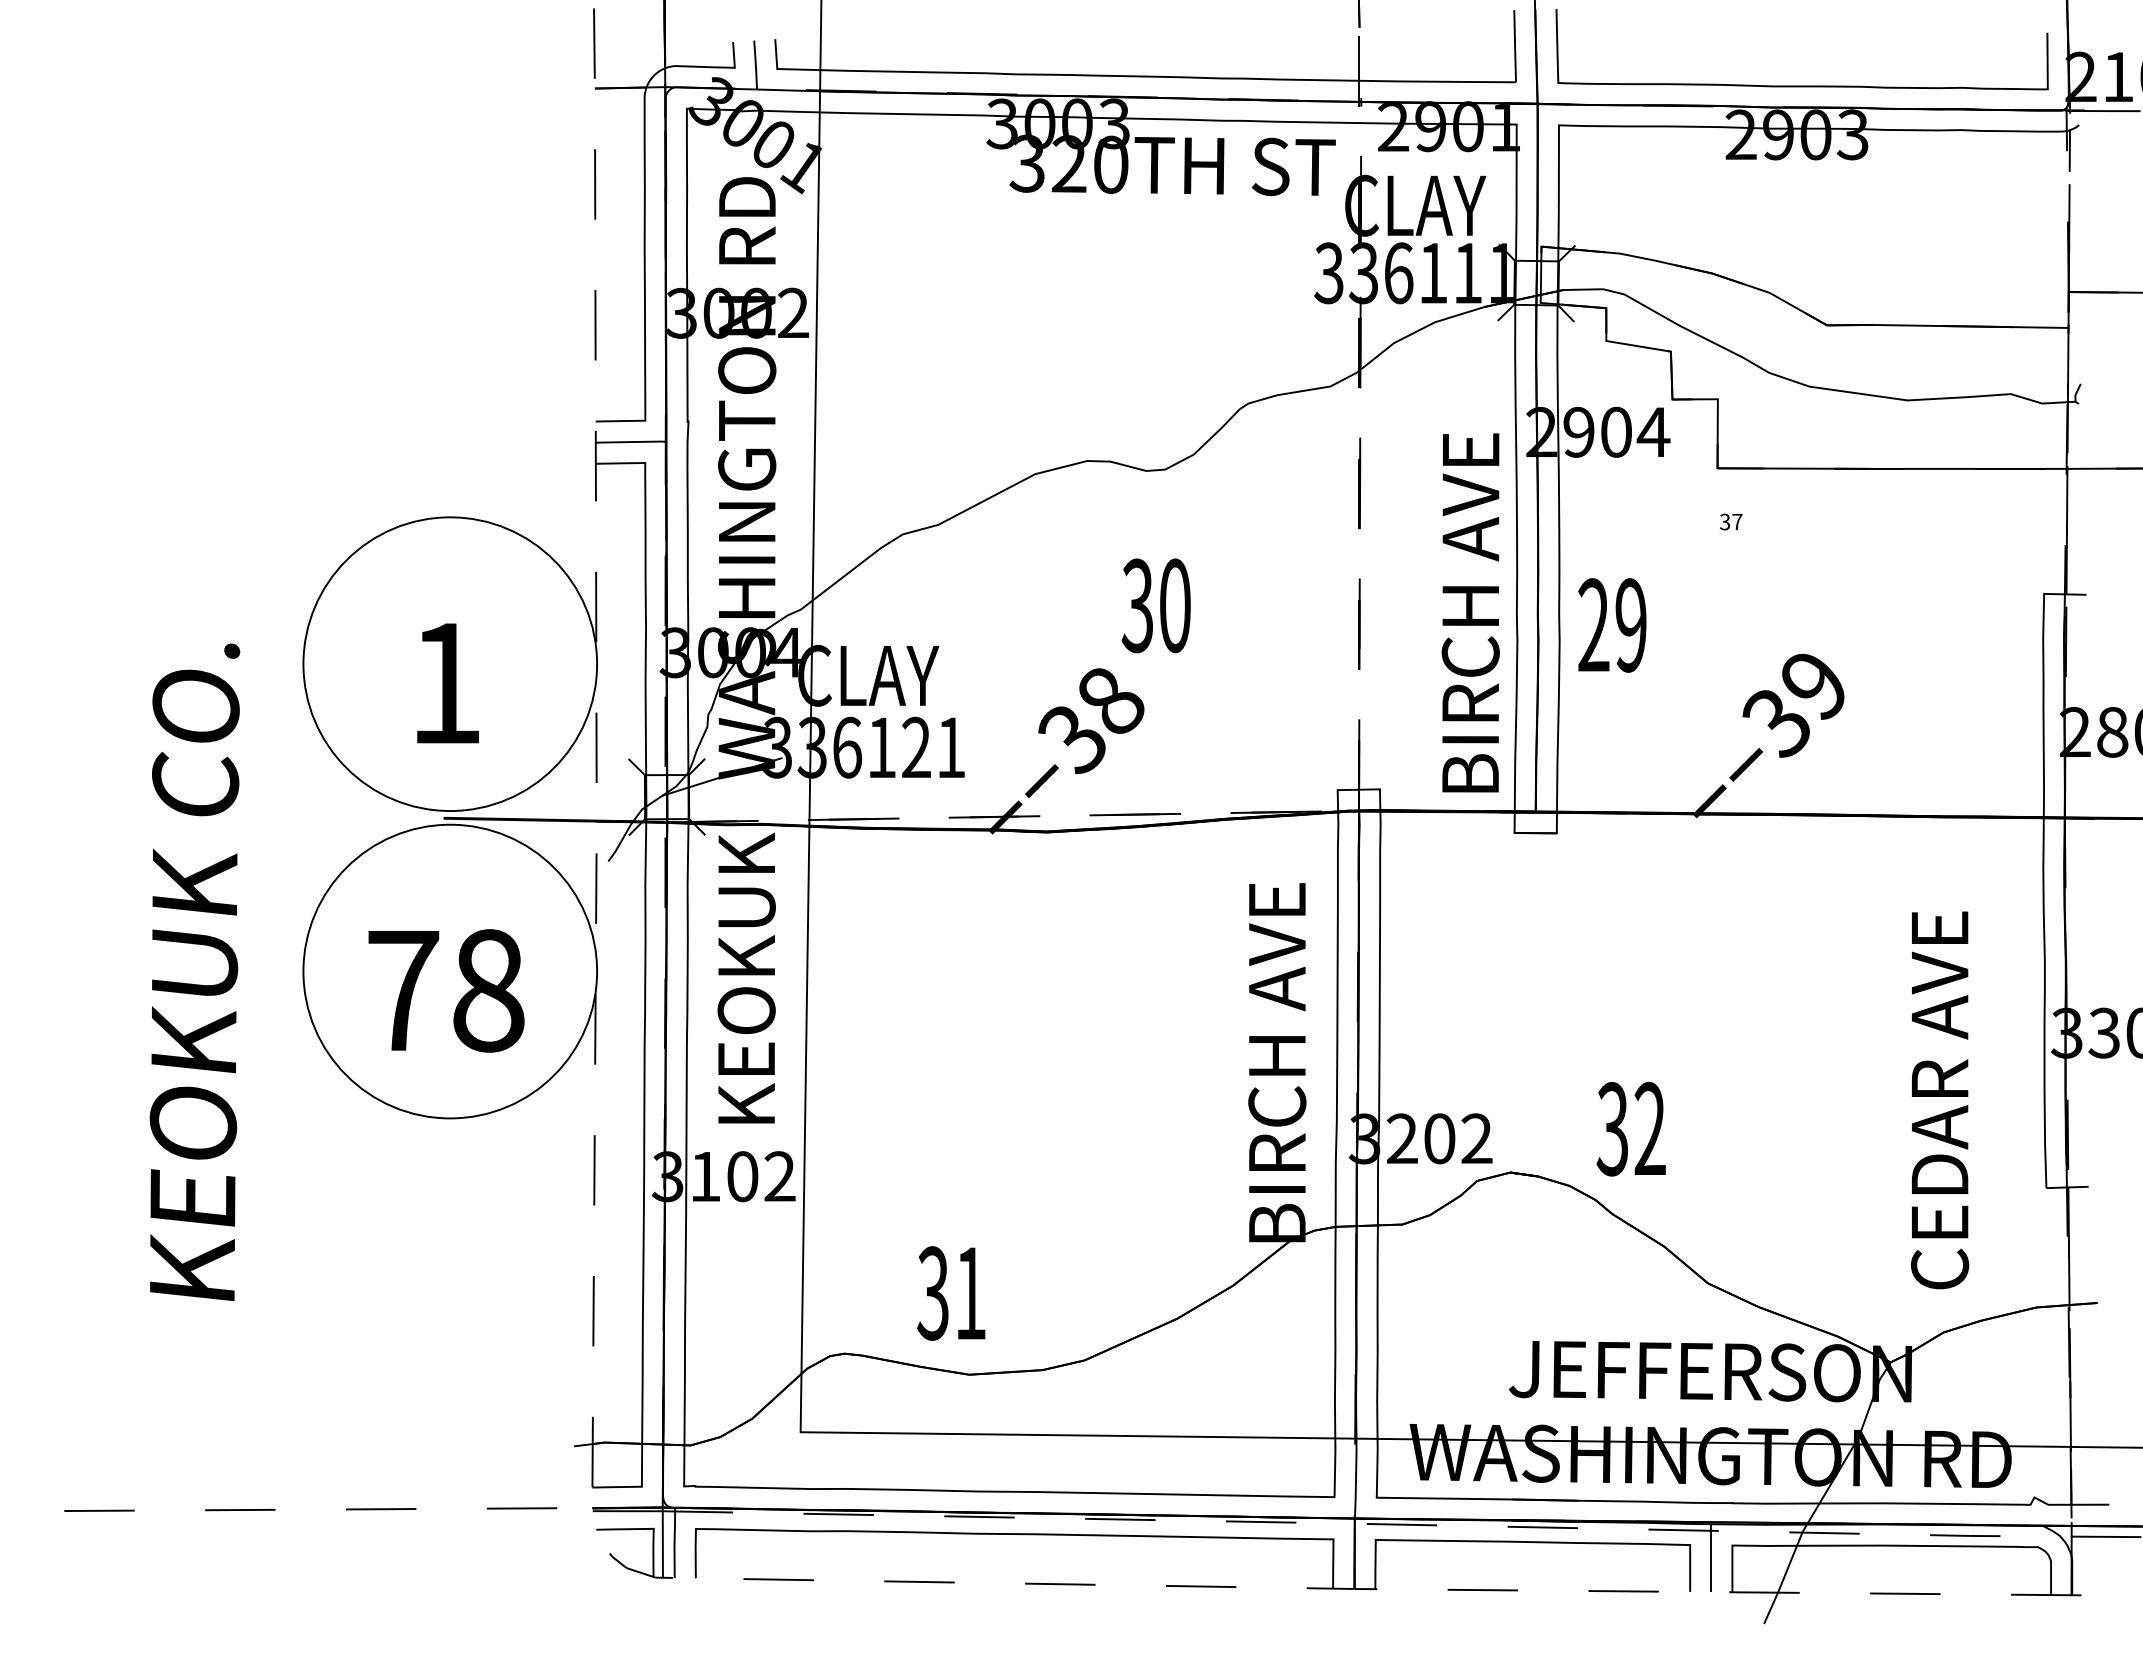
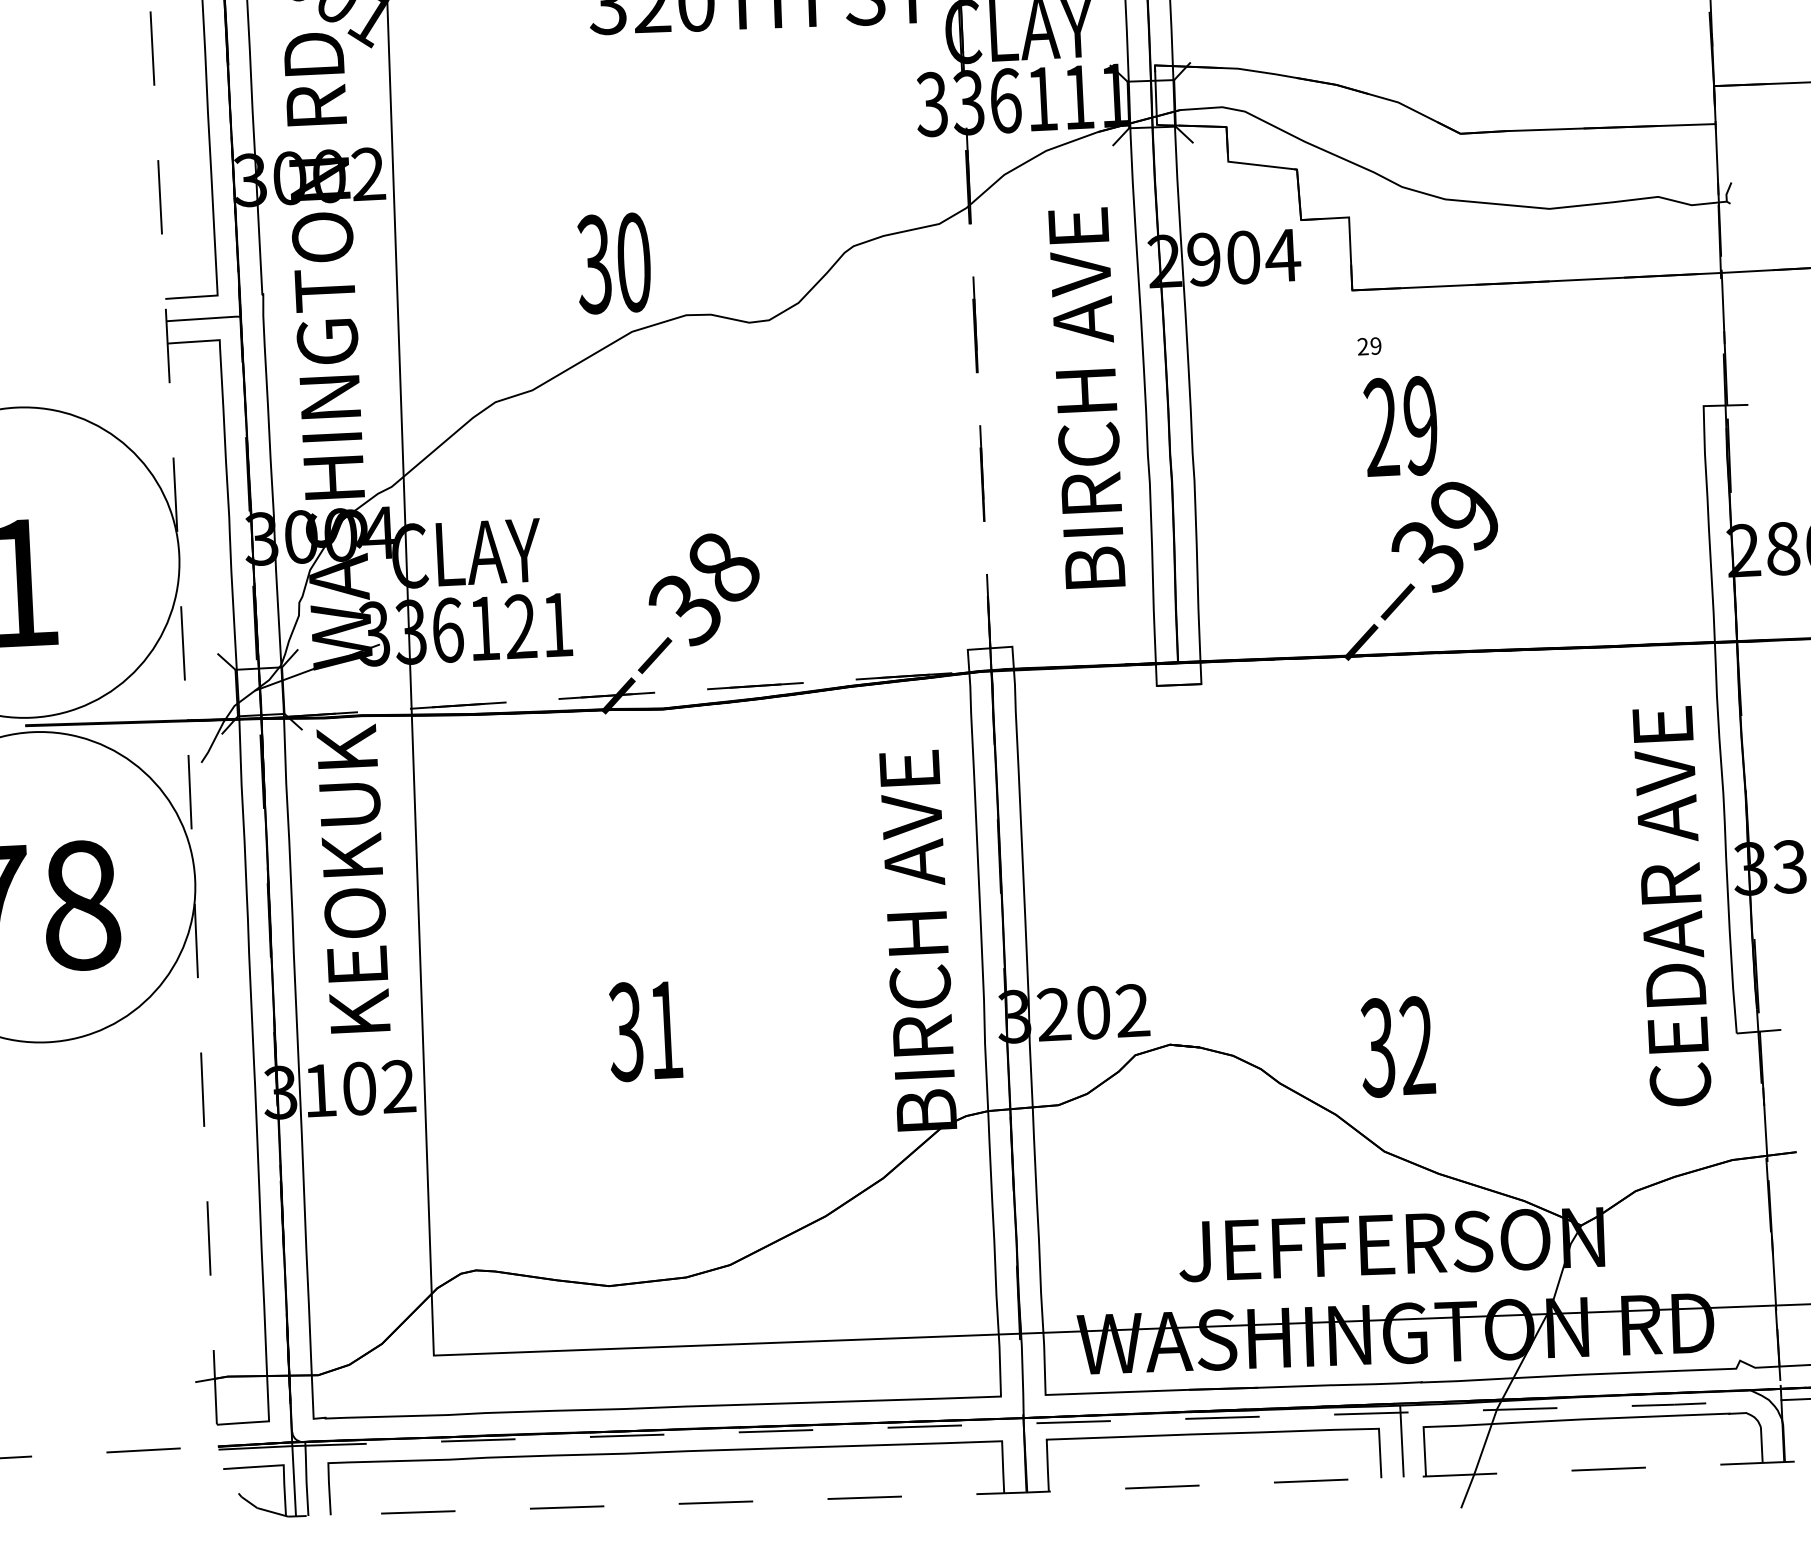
text: (1730, 521) -> (1368, 345), 37 -> 29
text: (1155, 605) -> (613, 263), moved
text: (1470, 612) -> (1086, 397), moved
text: (1612, 625) -> (1401, 426), moved
text: (1940, 1100) -> (1672, 906), moved
text: (1630, 1128) -> (1396, 1046), moved
text: (951, 1293) -> (645, 1031), moved

